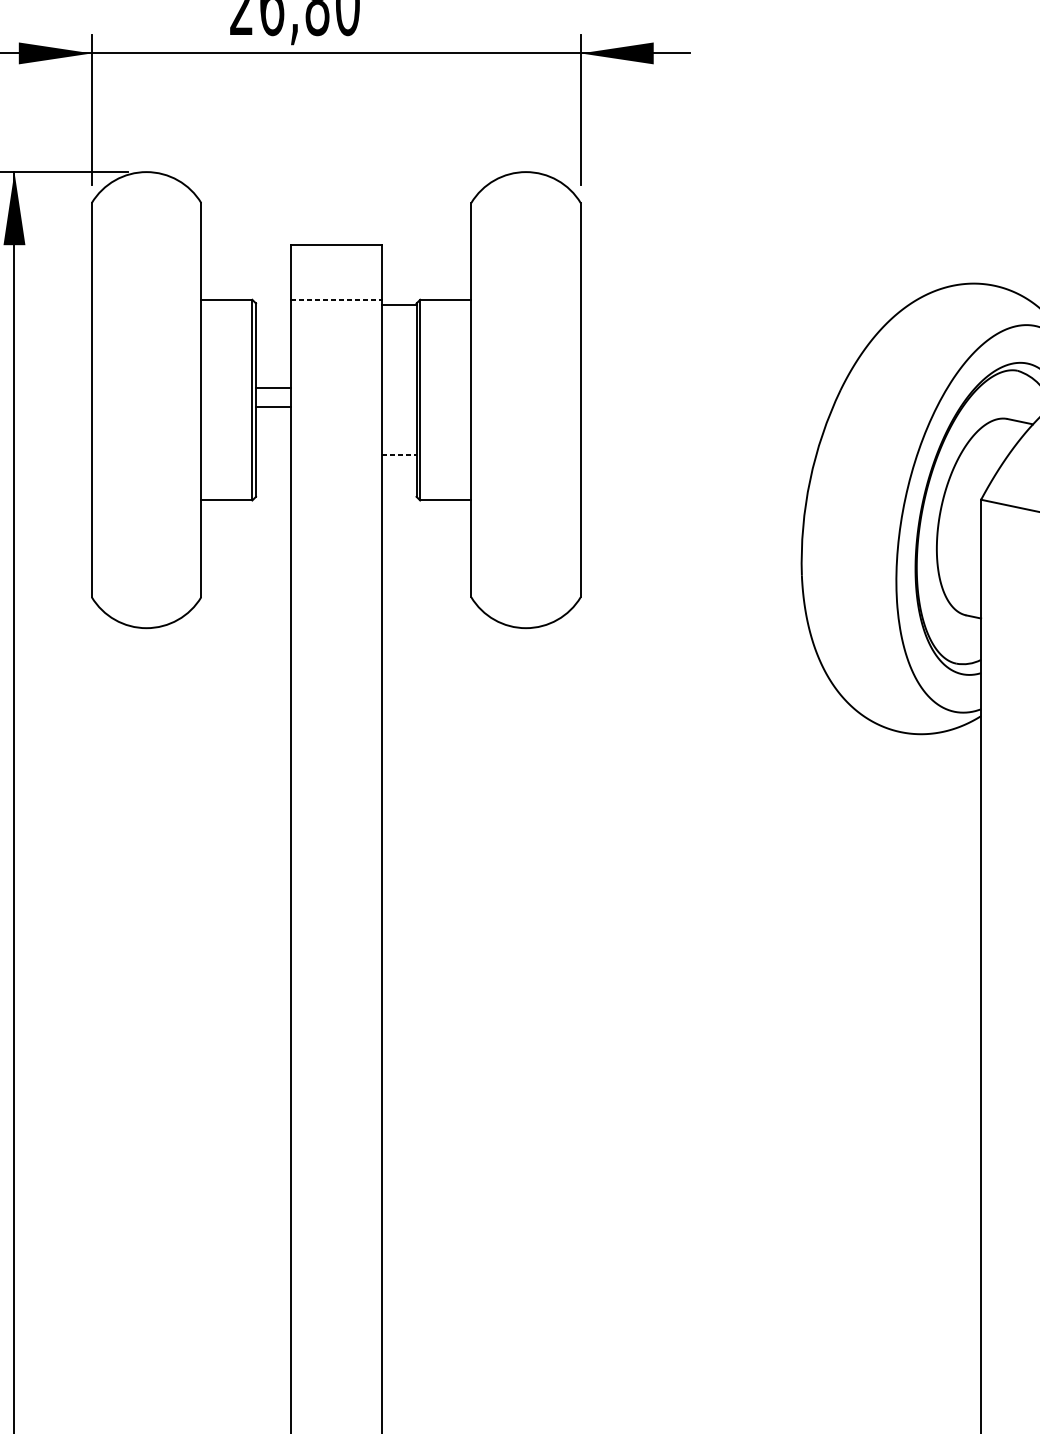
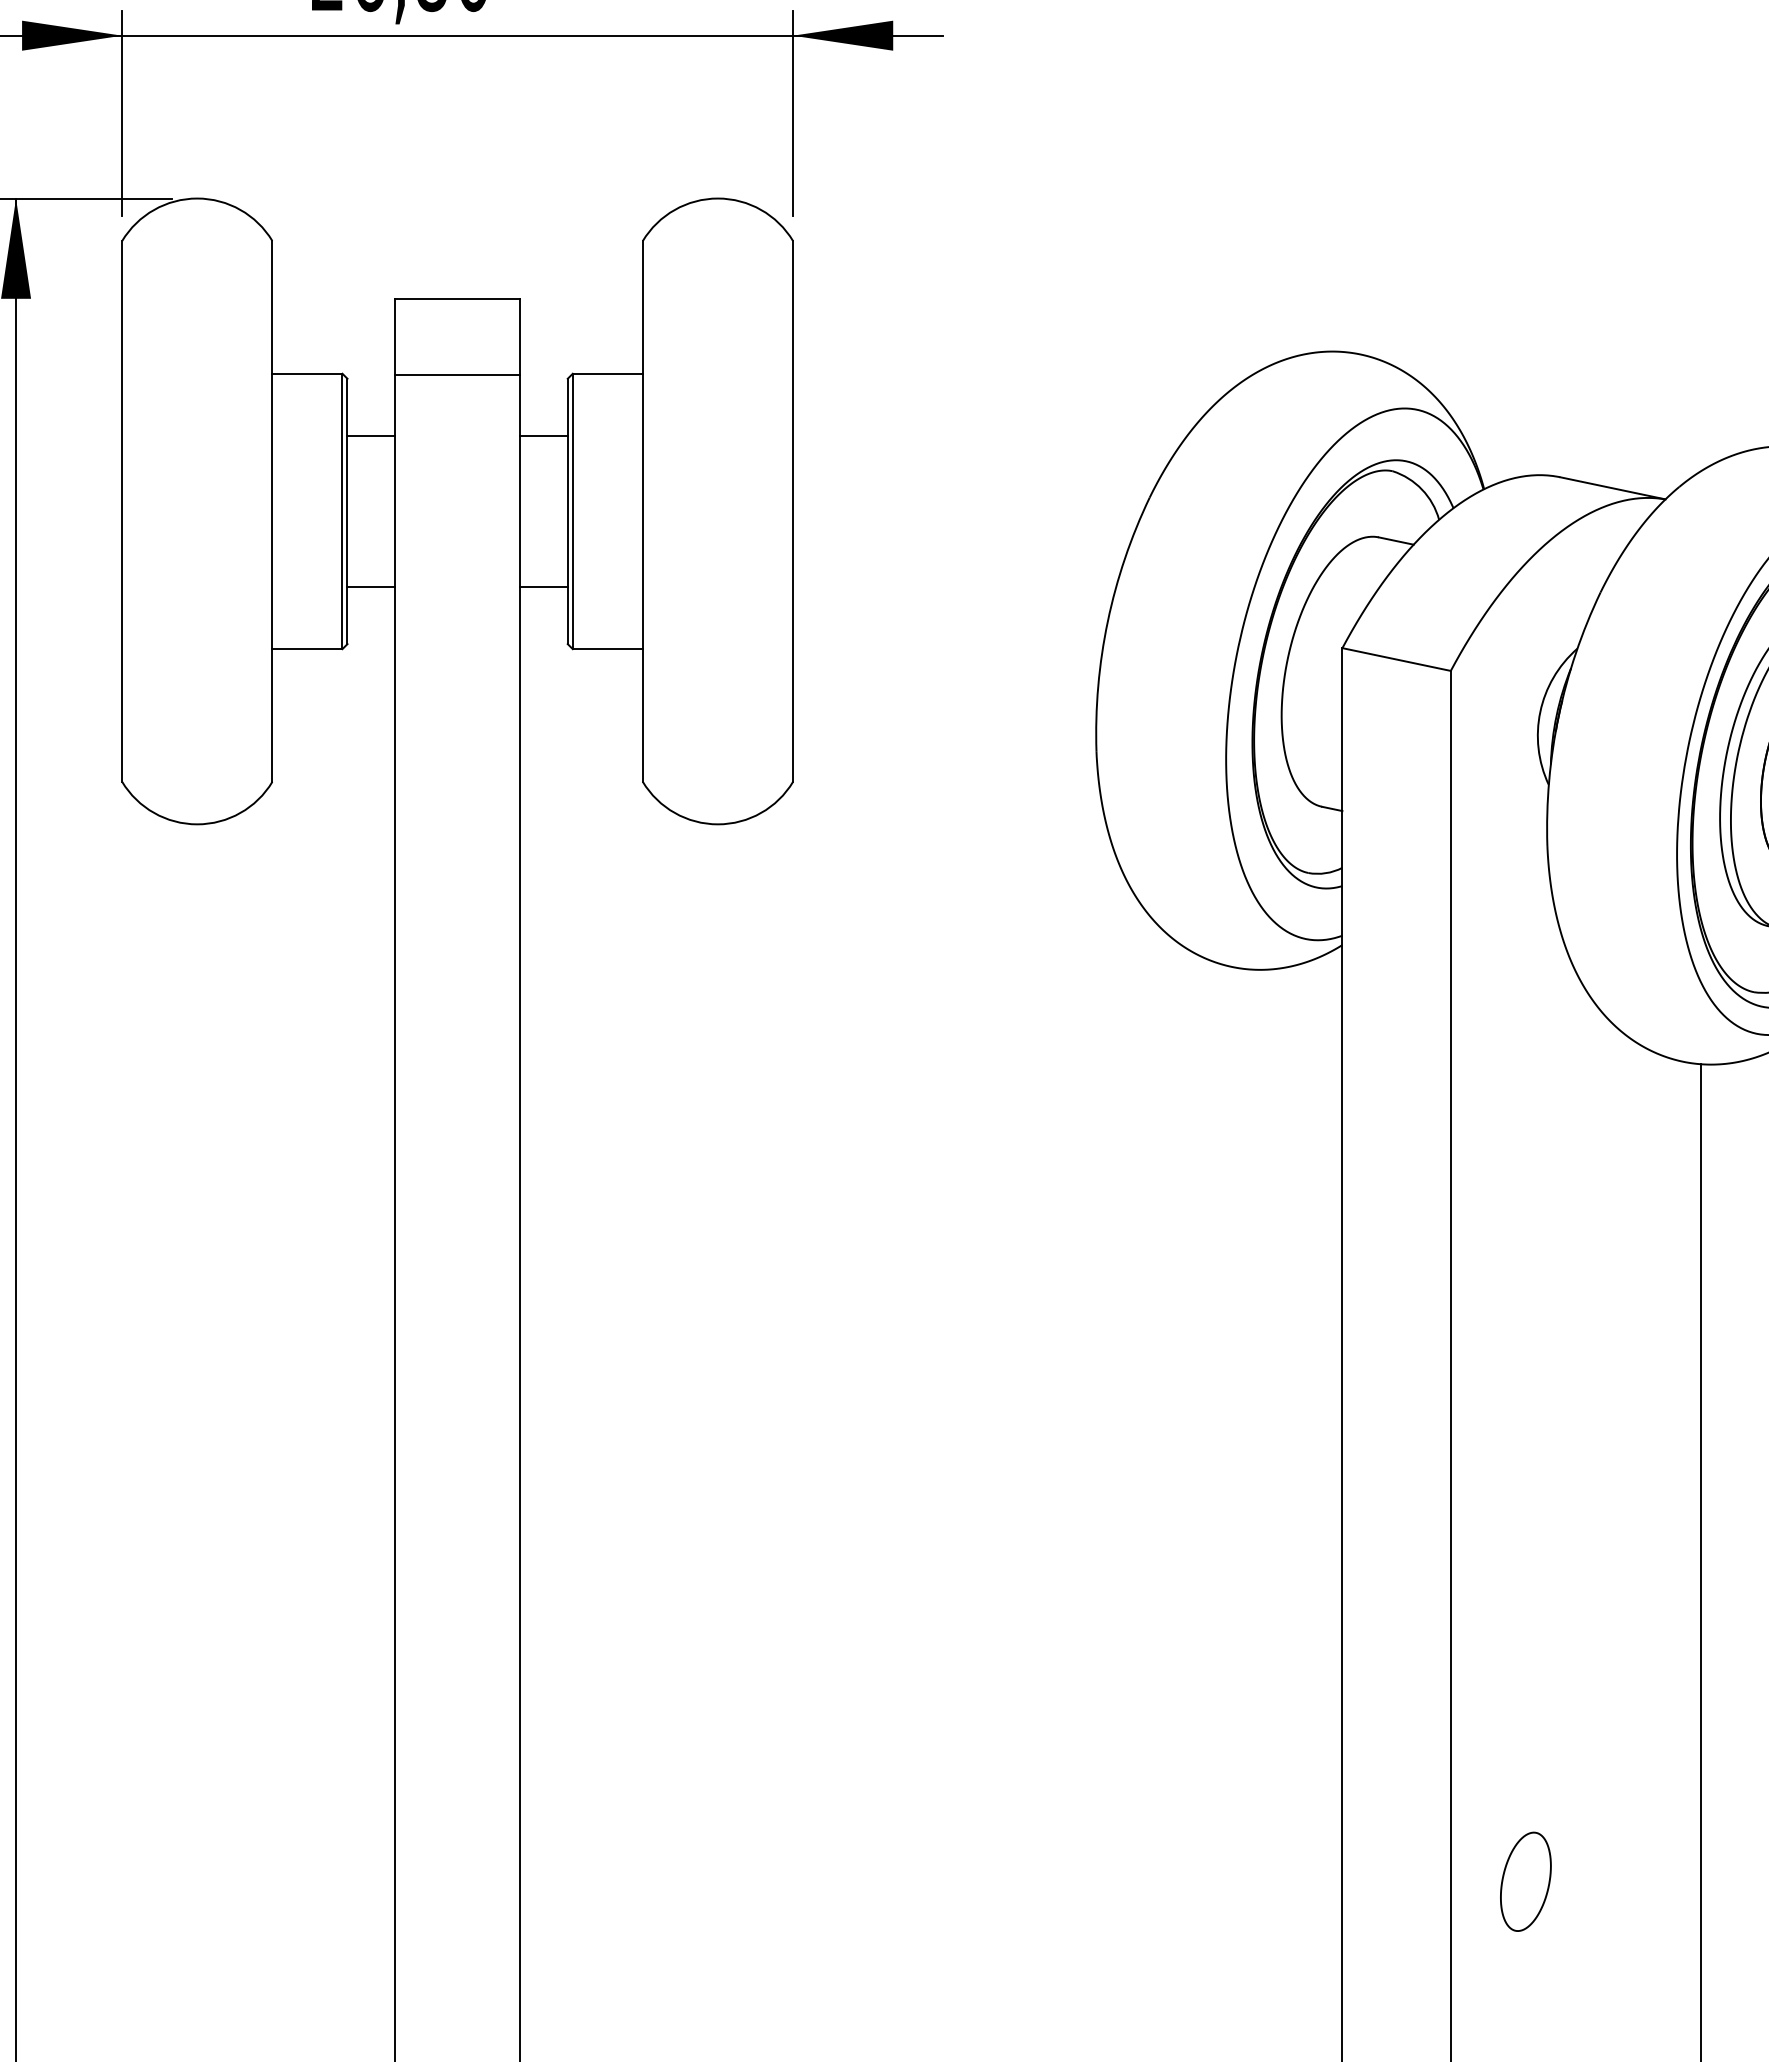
line: (336, 300) -> (457, 374), dashed -> solid
line: (398, 304) -> (543, 436), moved
line: (273, 387) -> (371, 586), moved
line: (273, 406) -> (371, 436), moved
line: (398, 454) -> (543, 586), dashed -> solid

